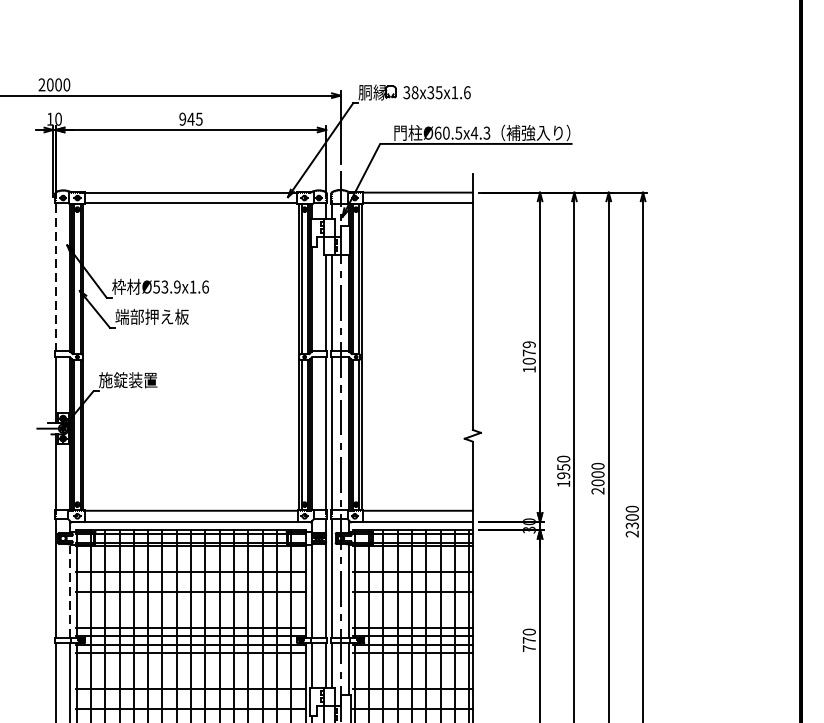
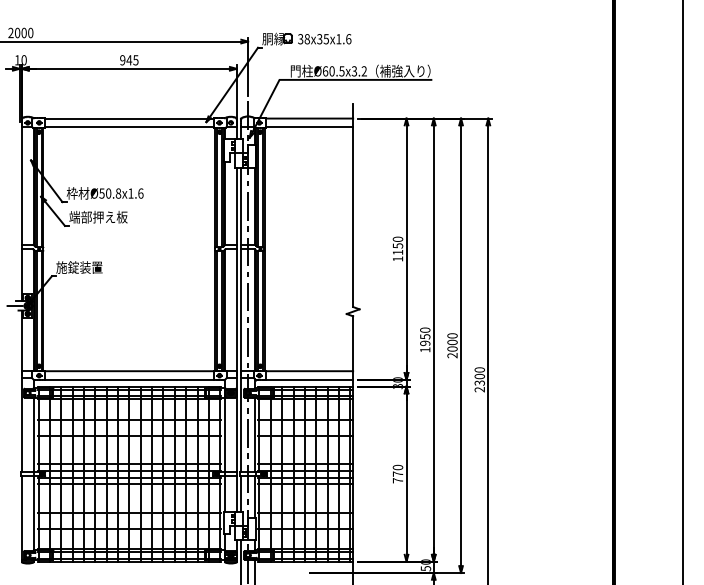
text: (479, 133) -> (358, 71), Ø60.5x4.3 -> Ø60.5x3.2
line: (56, 276) -> (22, 185), dashed -> solid
text: (171, 286) -> (113, 193), Ø53.9x1.6 -> Ø50.8x1.6
text: (528, 352) -> (397, 245), 1079 -> 1150
line: (70, 590) -> (33, 434), dashed -> solid

